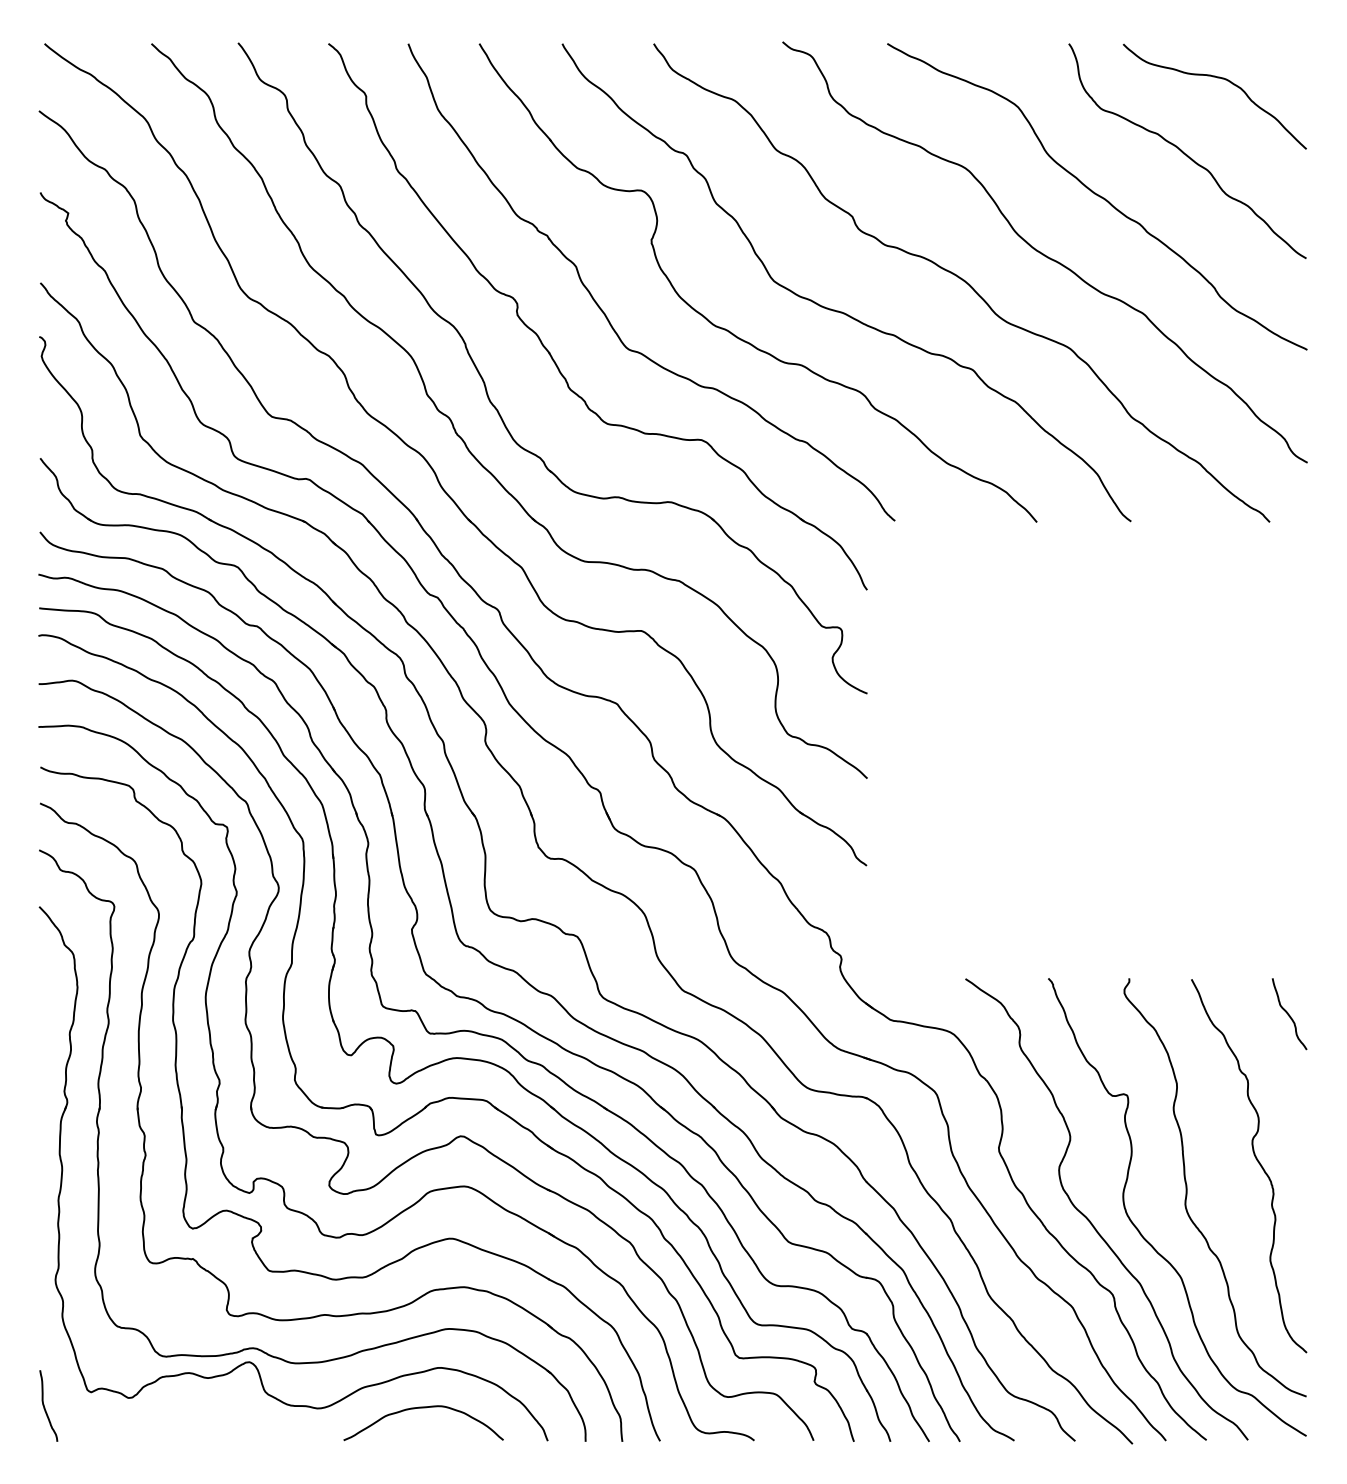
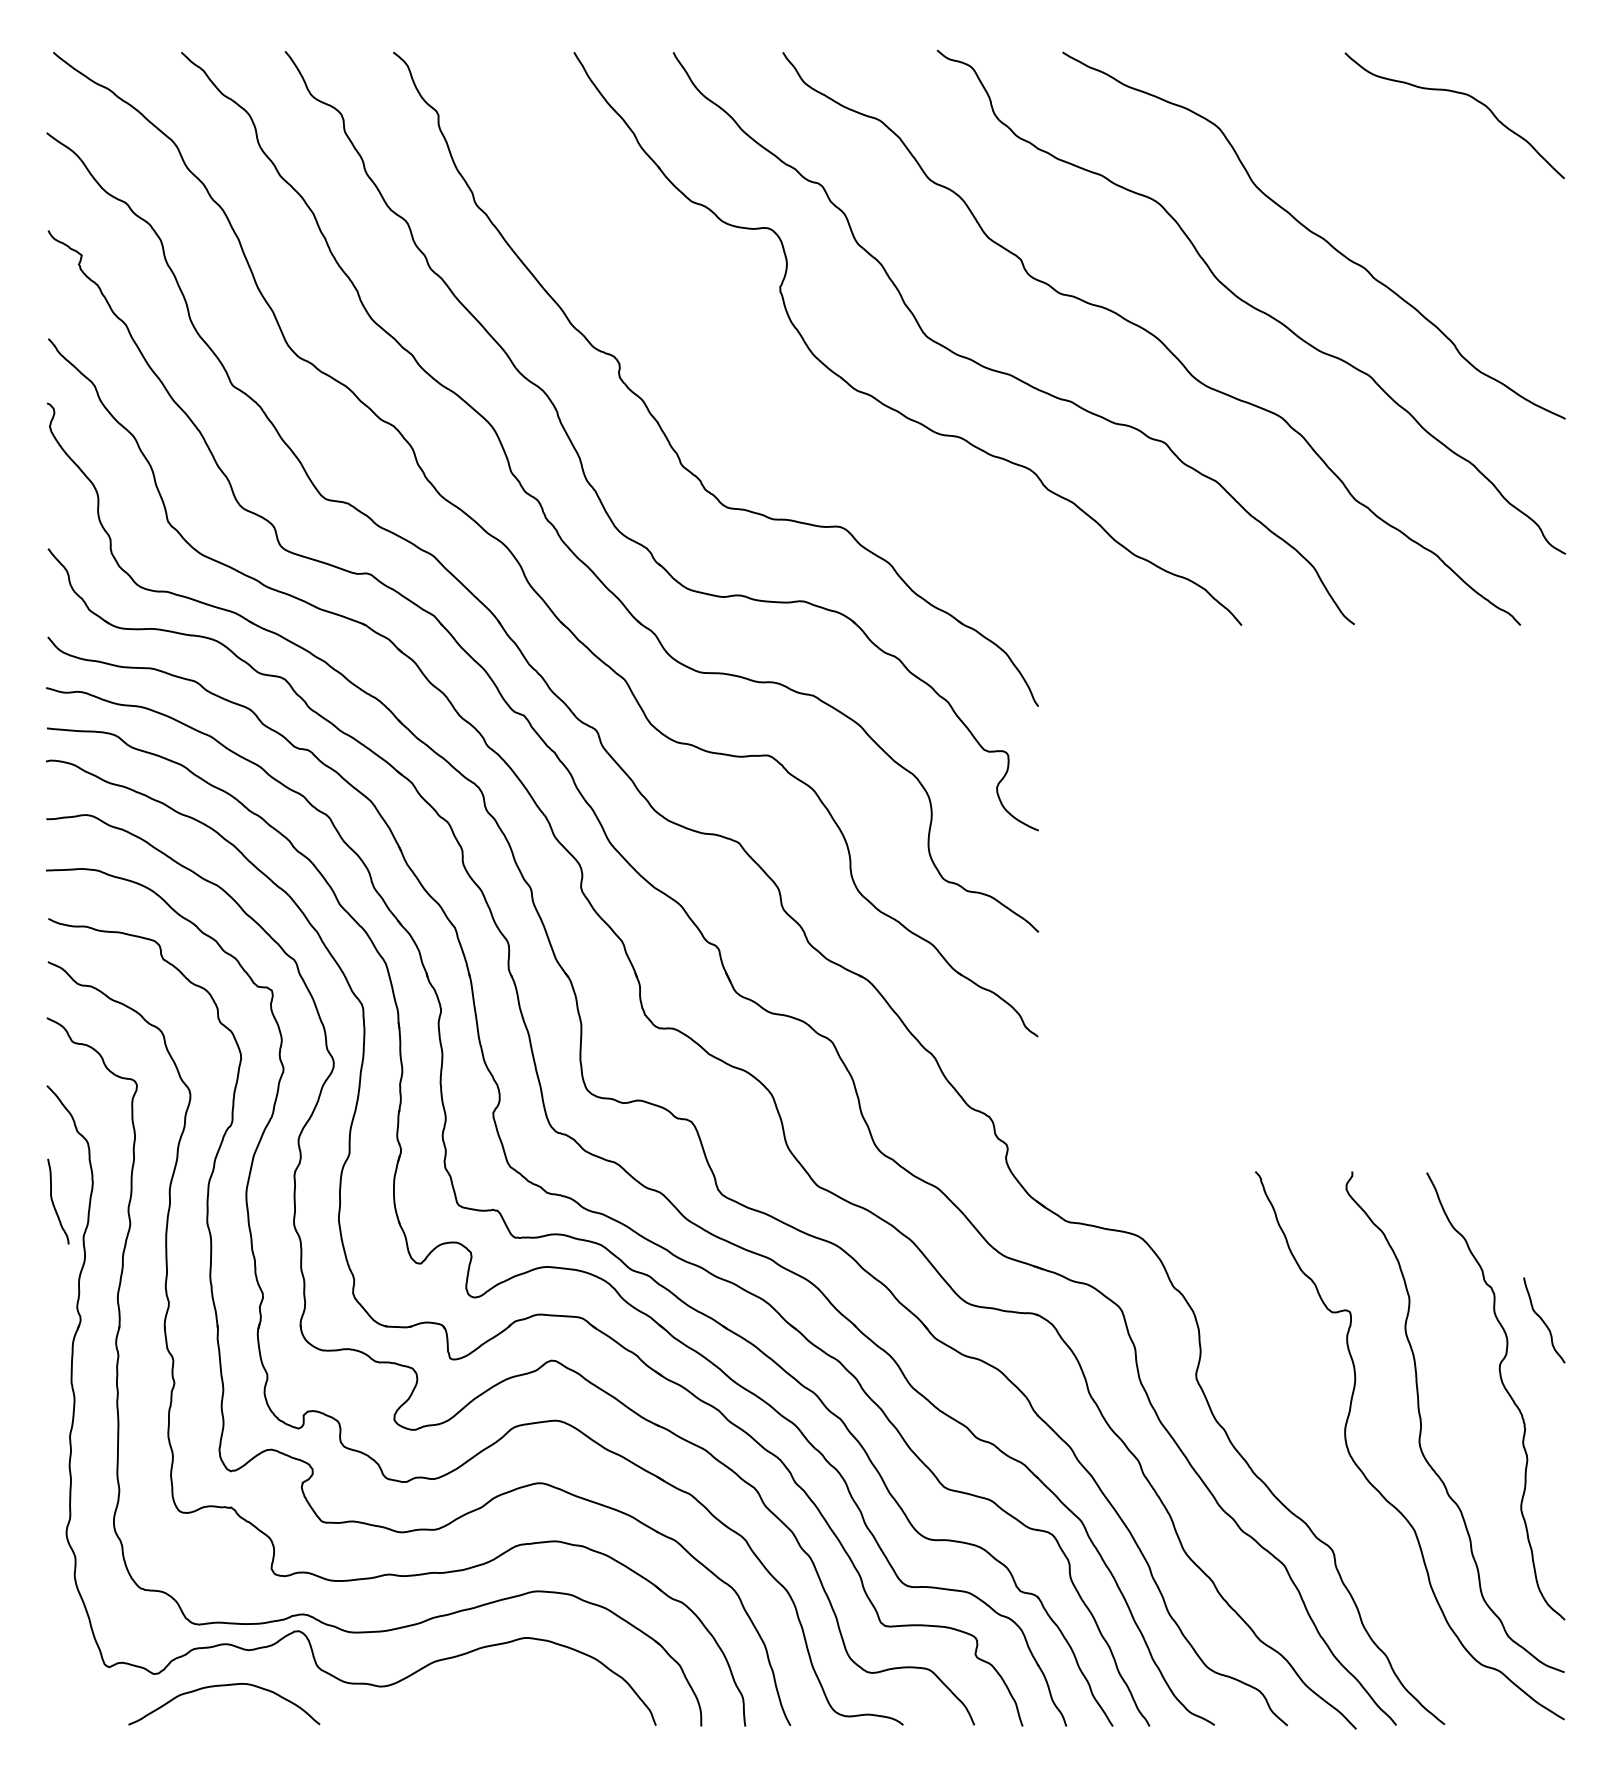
curve: (1185, 153) -> (1419, 183), removed
part: (605, 314) -> (725, 376), removed
curve: (1288, 1014) -> (1543, 1320), moved
curve: (1090, 1220) -> (1305, 1461), removed
curve: (44, 1405) -> (53, 1201), moved
curve: (423, 1408) -> (224, 1686), moved

